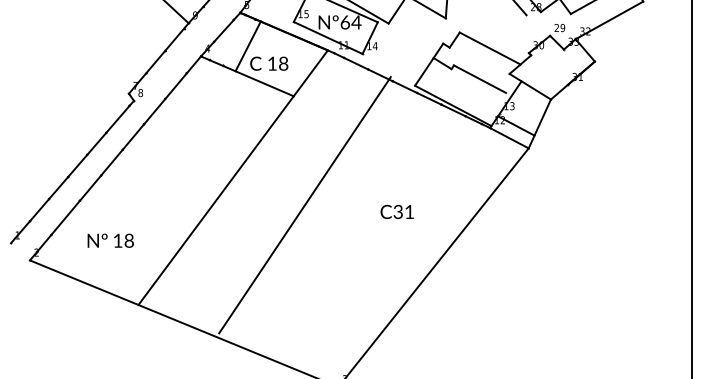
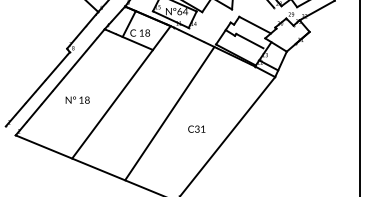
line: (304, 204) -> (169, 113), moved
text: (396, 210) -> (196, 128), moved
text: (110, 239) -> (77, 99), moved

